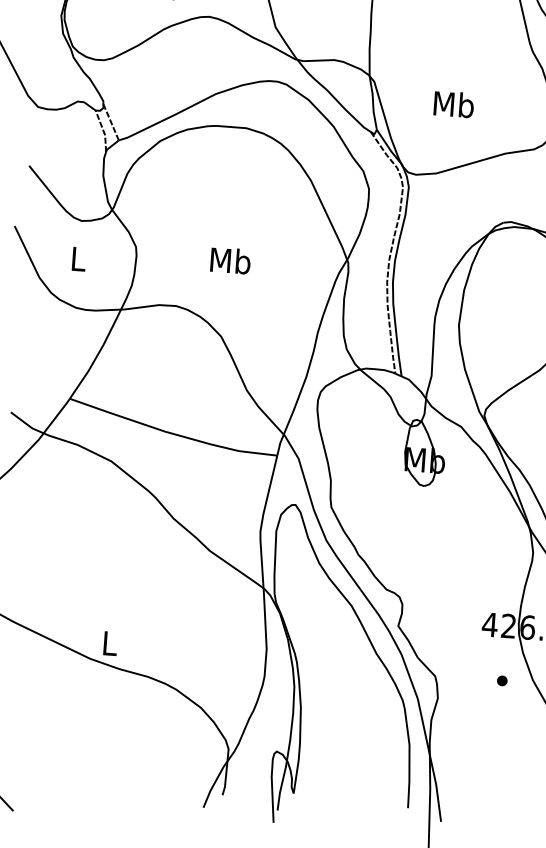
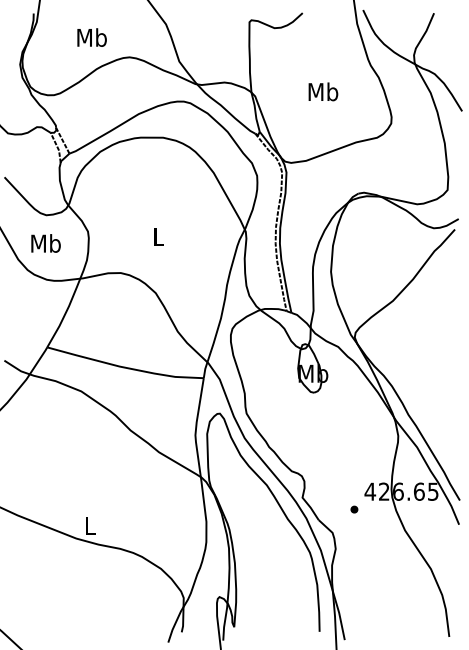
text: (454, 103) -> (323, 91), moved
text: (77, 258) -> (45, 243), L -> Mb
text: (230, 260) -> (158, 236), Mb -> L
part: (502, 680) -> (354, 509), moved

